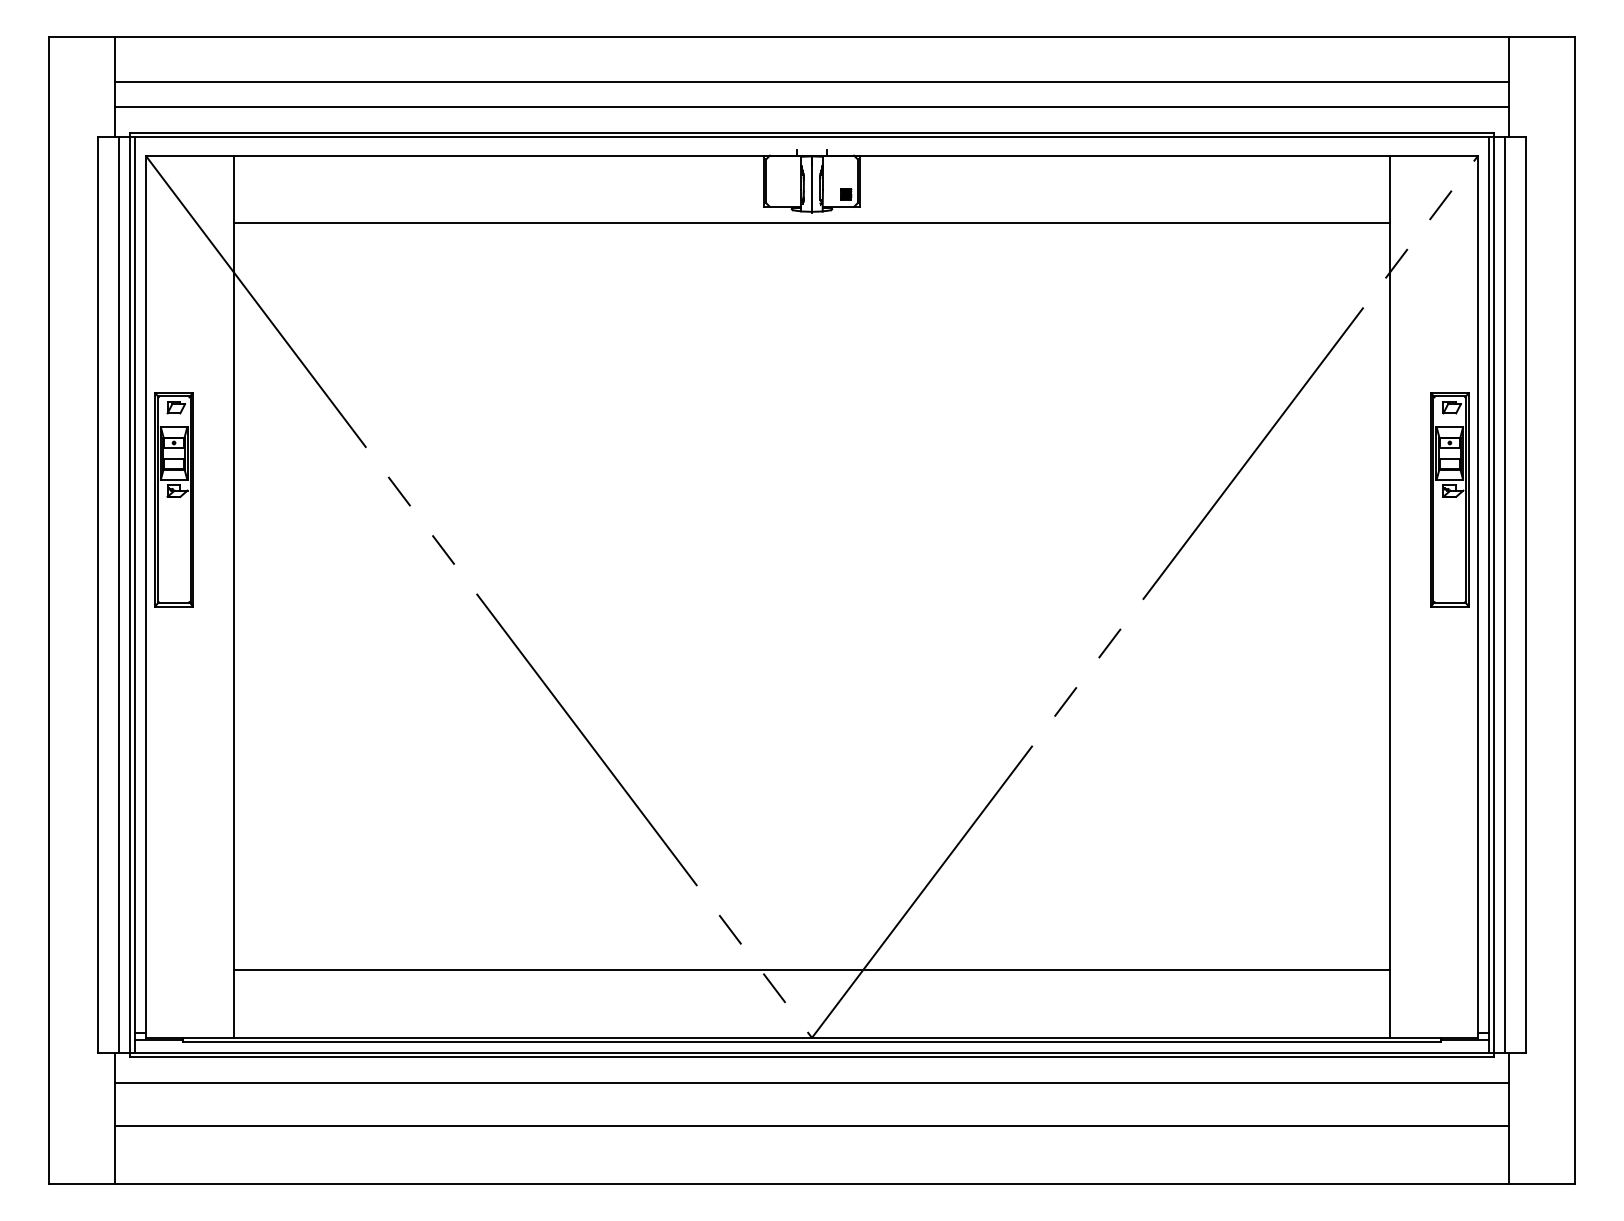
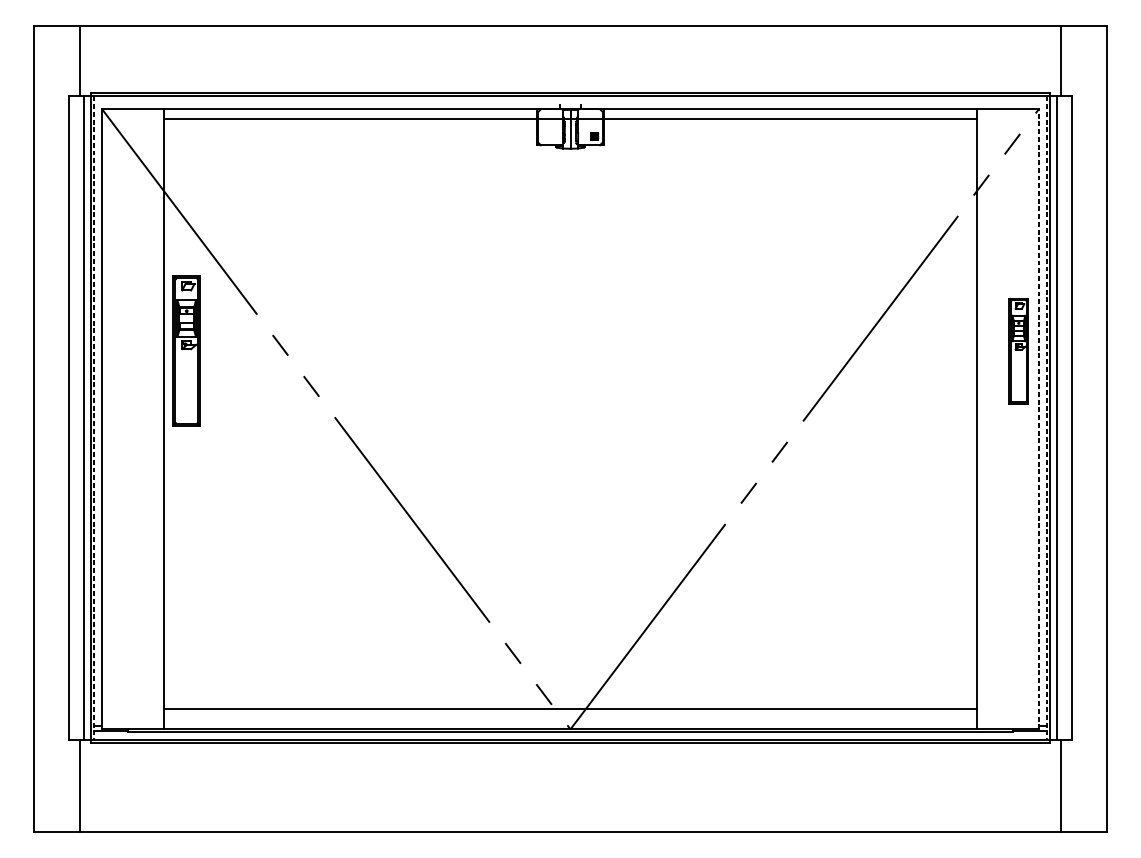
line: (811, 82) -> (570, 57), removed
line: (811, 106) -> (570, 74), removed
line: (811, 223) -> (570, 119), moved
part: (173, 499) -> (186, 350), moved
part: (1449, 499) -> (1018, 350), size x0.7
line: (134, 594) -> (94, 417), solid -> dashed
line: (1489, 594) -> (1046, 417), solid -> dashed
line: (1478, 596) -> (1038, 419), solid -> dashed
line: (811, 970) -> (570, 709), moved
line: (811, 1083) -> (570, 761), removed
line: (811, 1125) -> (570, 790), removed

